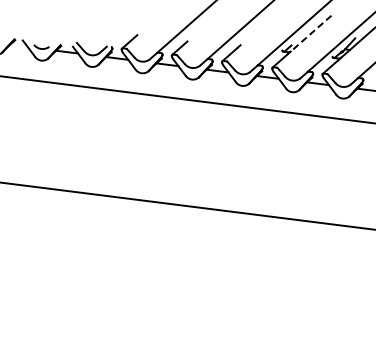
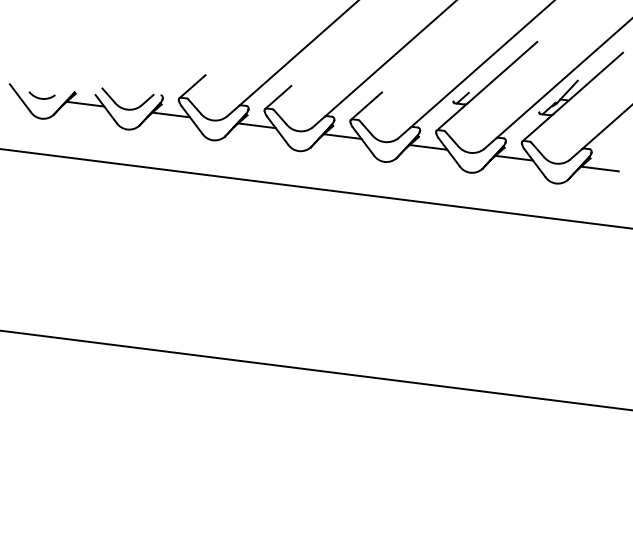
line: (310, 33) -> (501, 72), dashed -> solid

